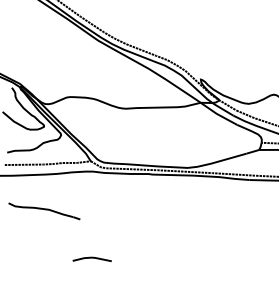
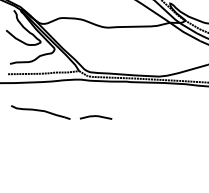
line: (91, 258) -> (95, 116), moved

